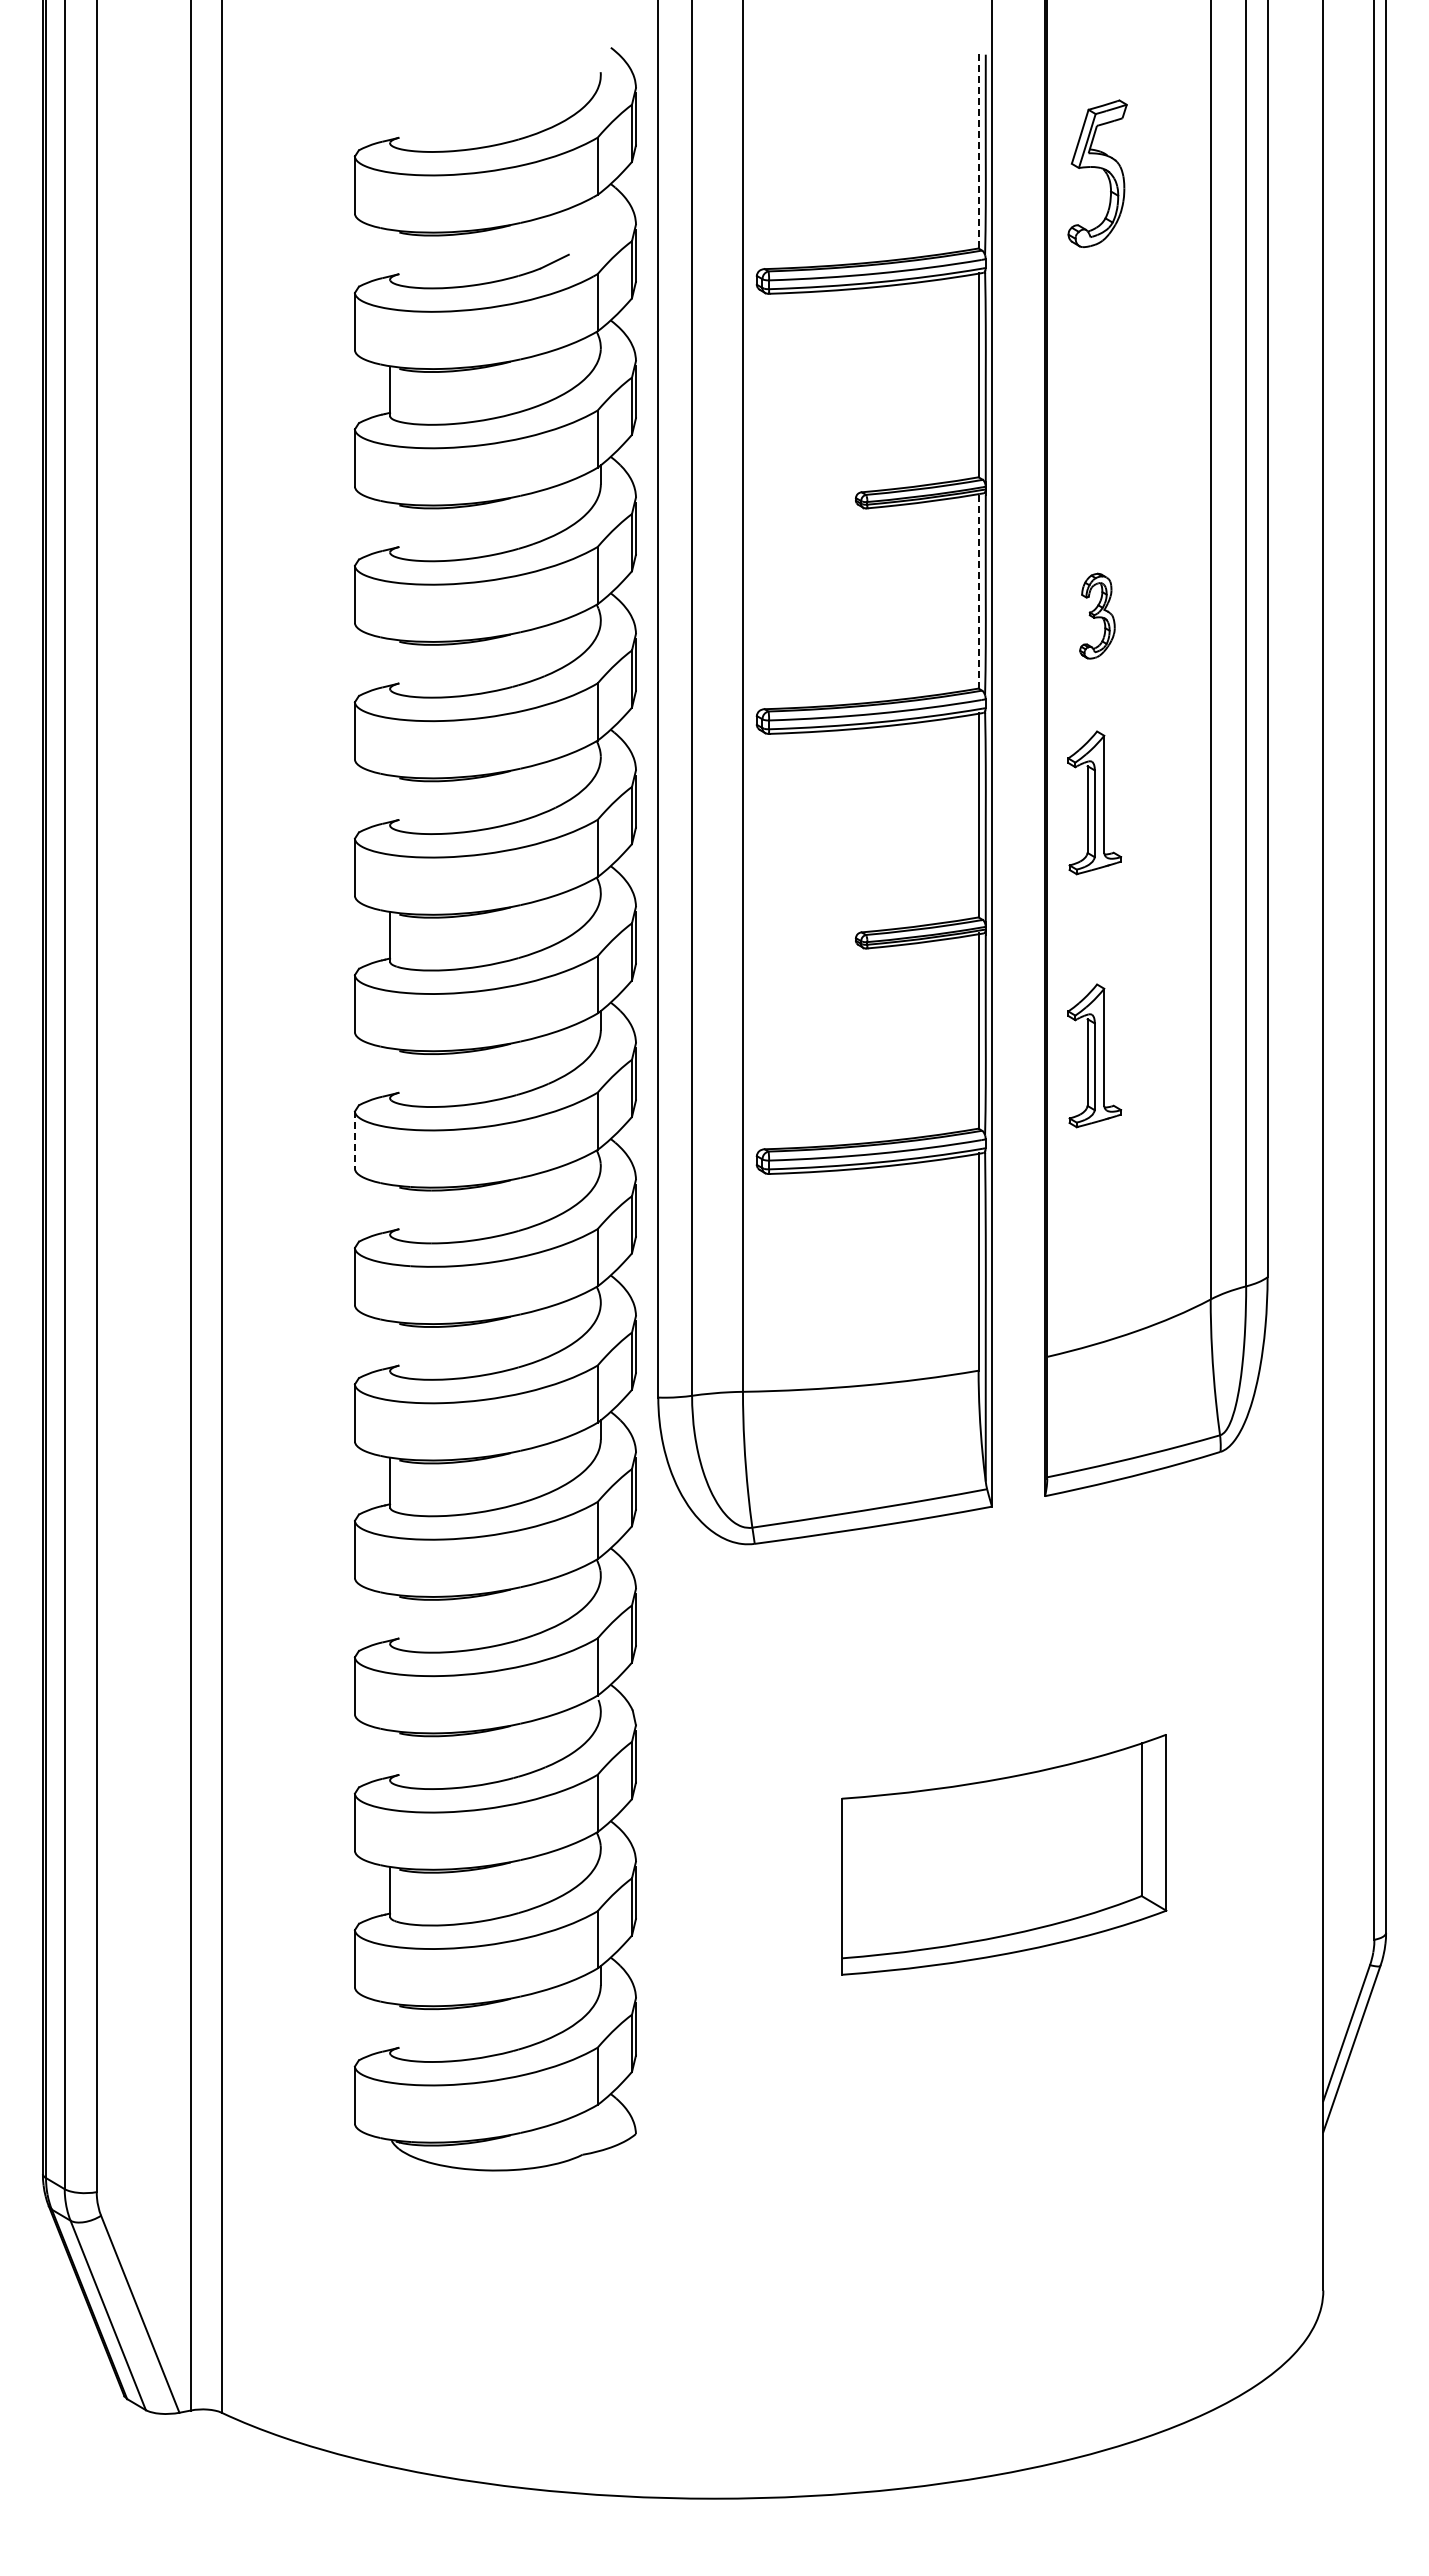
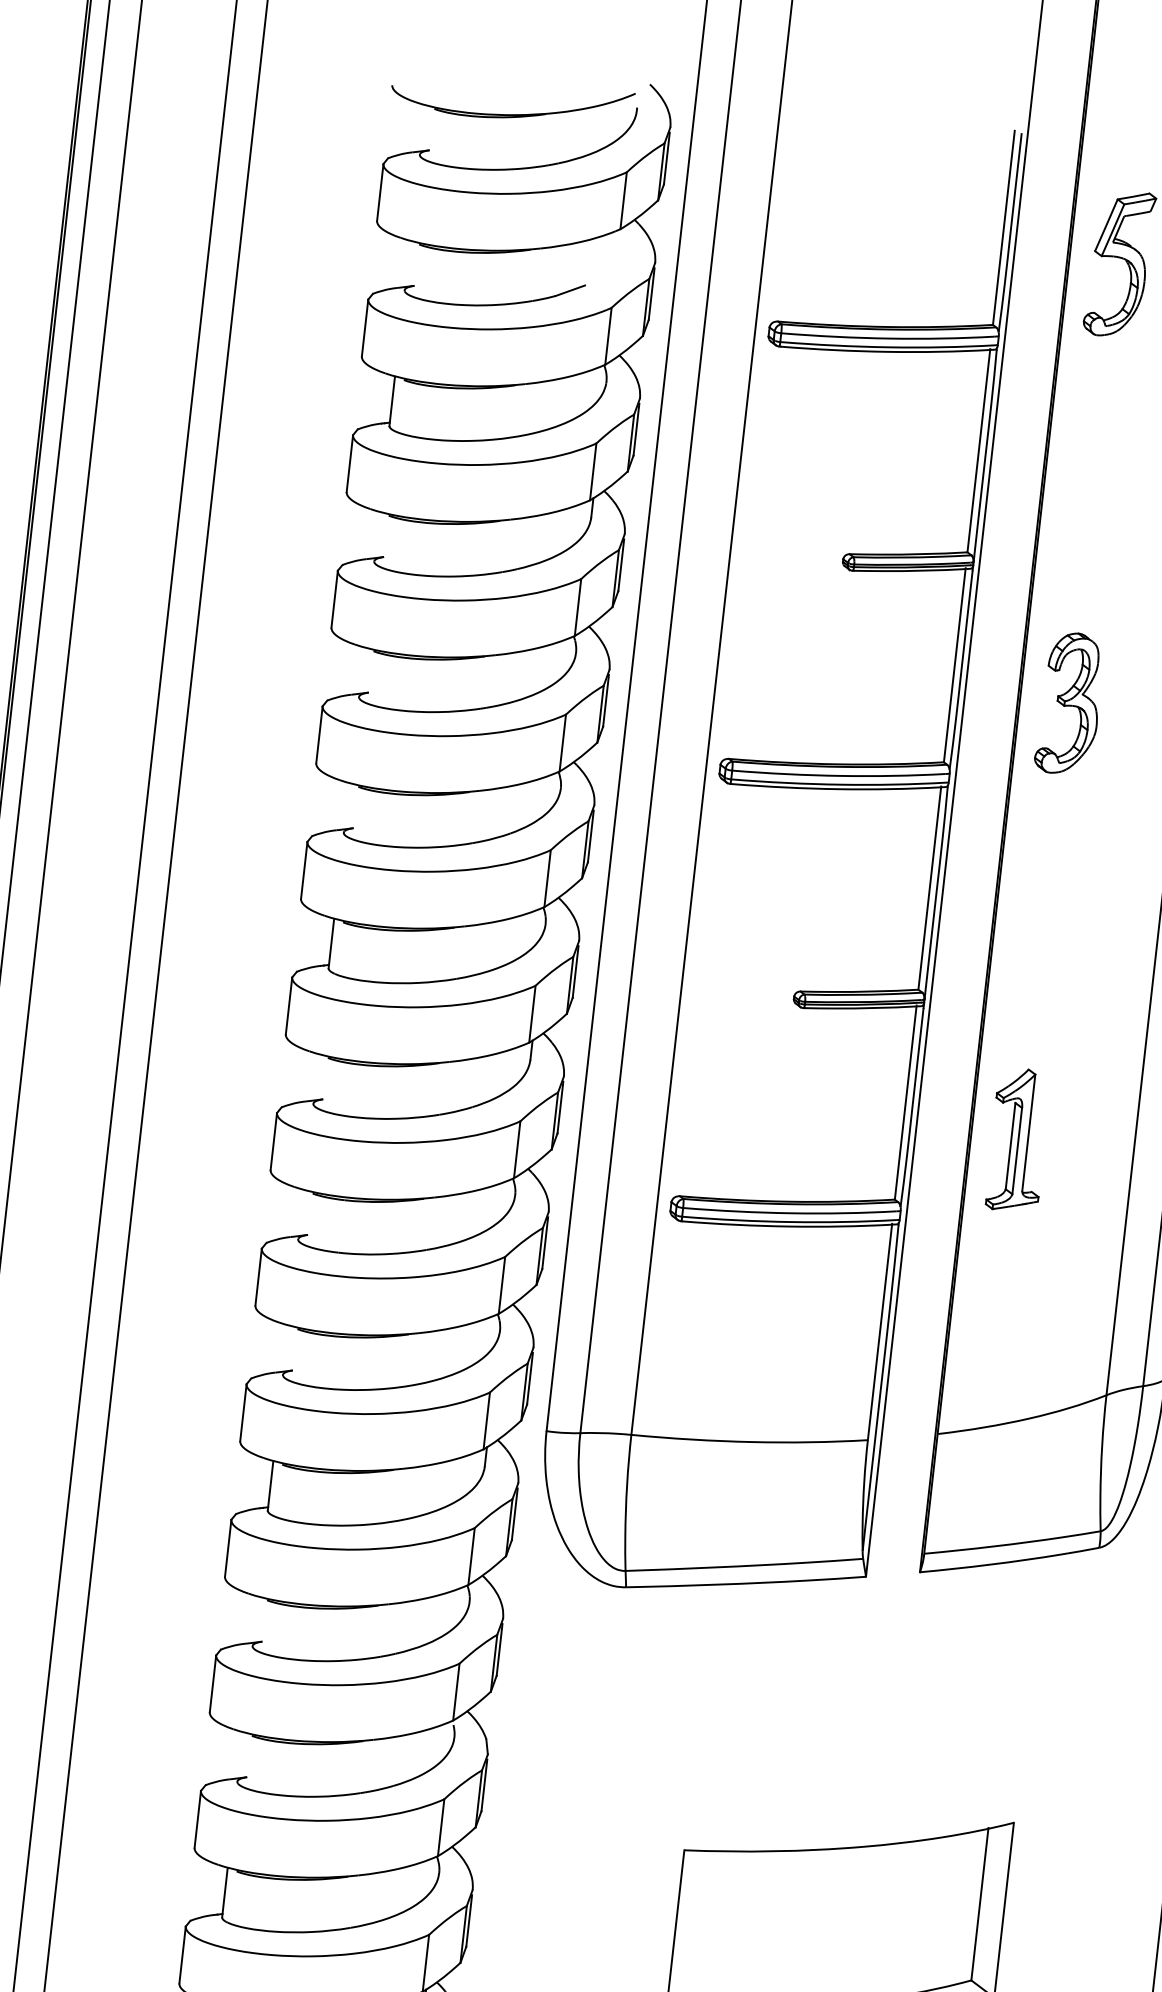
part: (475, 92) -> (510, 113), added
line: (978, 150) -> (1003, 227), dashed -> solid
line: (978, 590) -> (954, 664), dashed -> solid
part: (1097, 615) -> (1070, 702), size x1.67
part: (1094, 802) -> (1046, 888), removed
line: (354, 1140) -> (273, 1141), dashed -> solid

